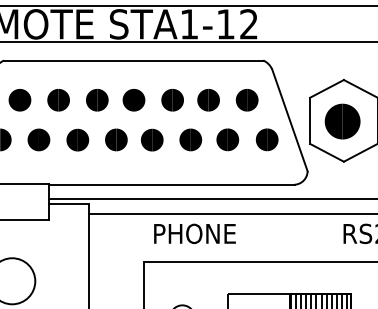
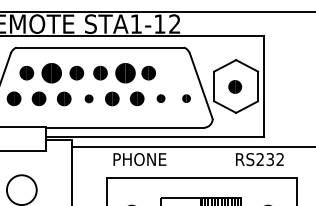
part: (58, 99) -> (51, 72), size x1.4
part: (172, 99) -> (125, 72), size x1.4
part: (246, 99) -> (173, 72), removed
part: (341, 120) -> (234, 86), size x0.6
part: (115, 139) -> (88, 98), size x0.6
part: (226, 139) -> (160, 98), size x0.6
part: (267, 139) -> (186, 98), size x0.6

